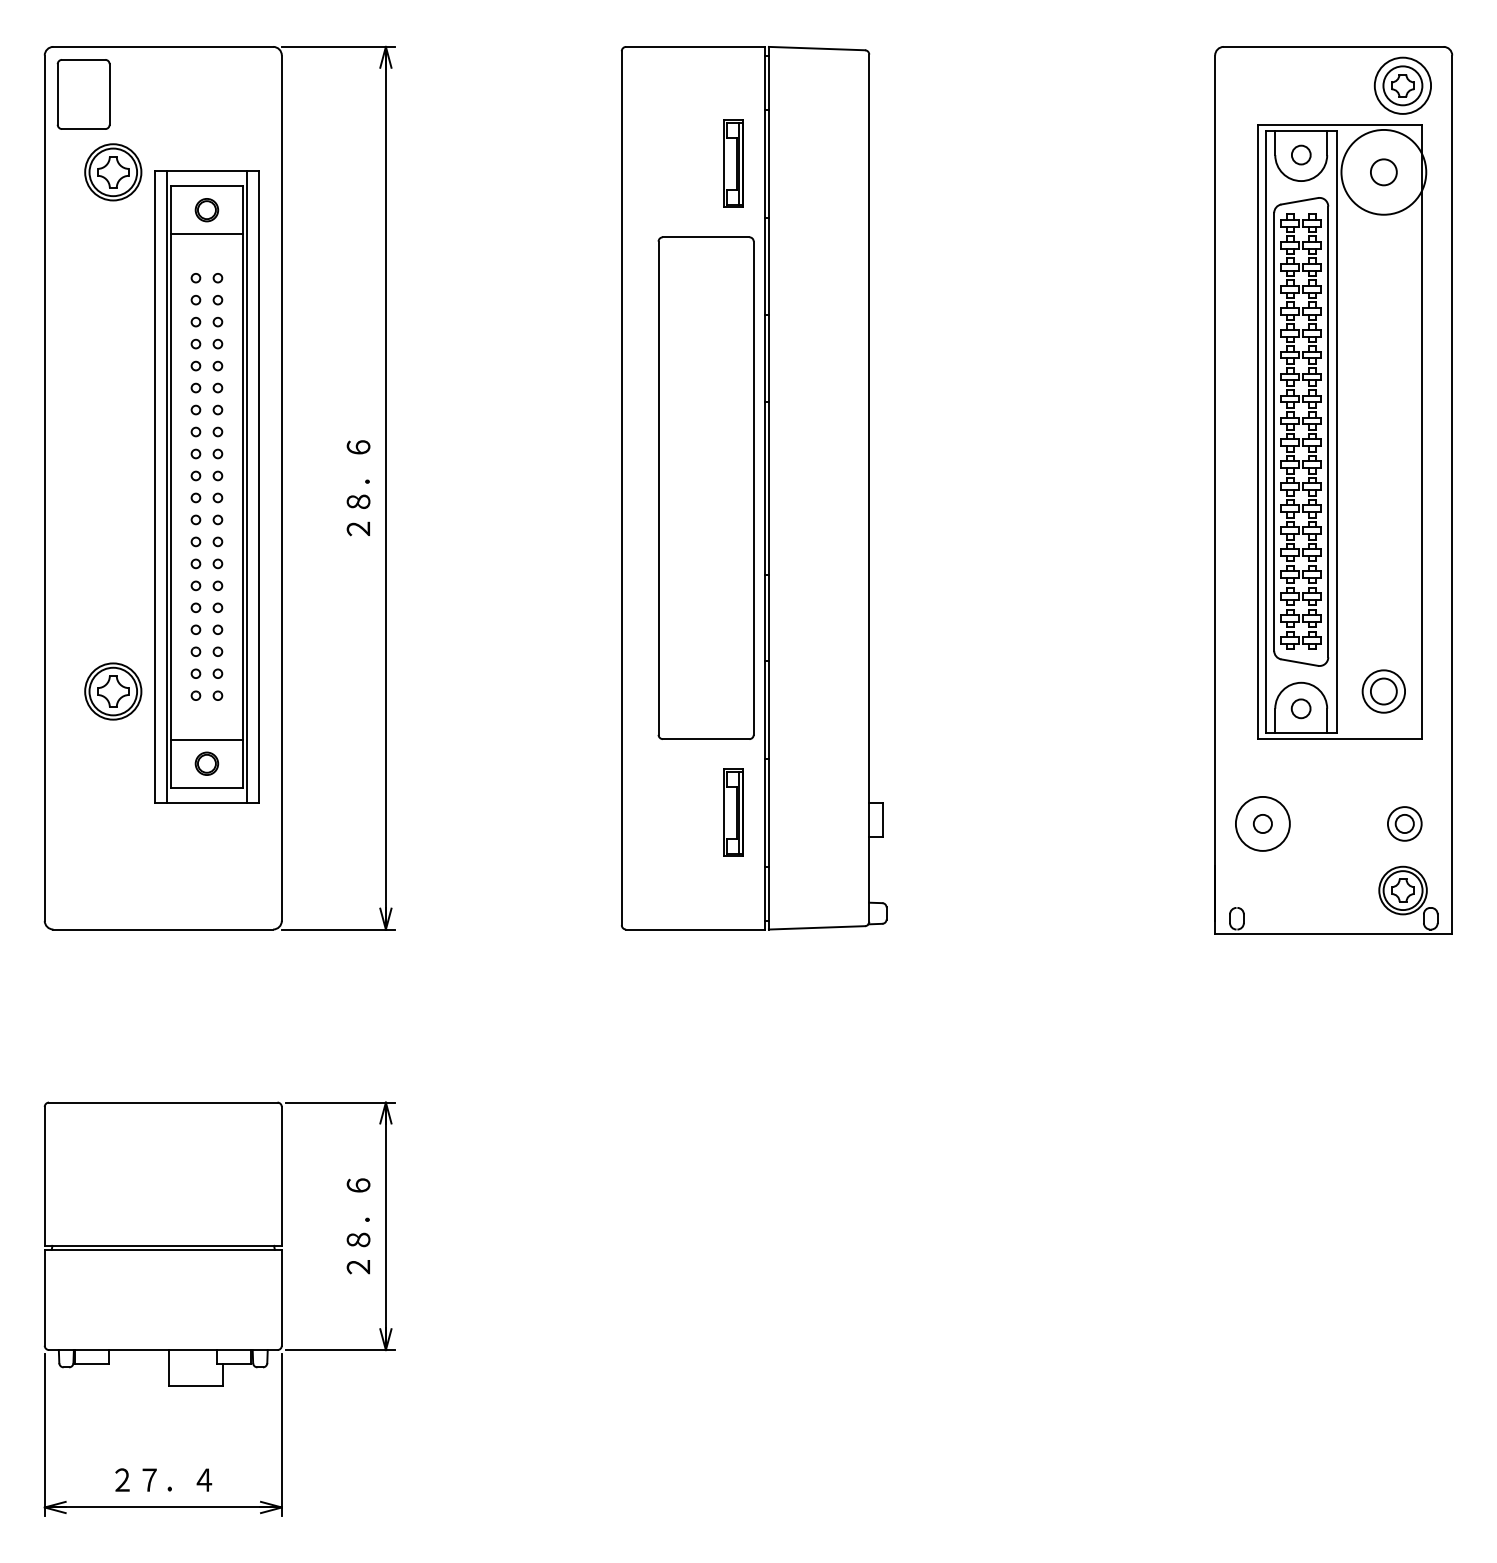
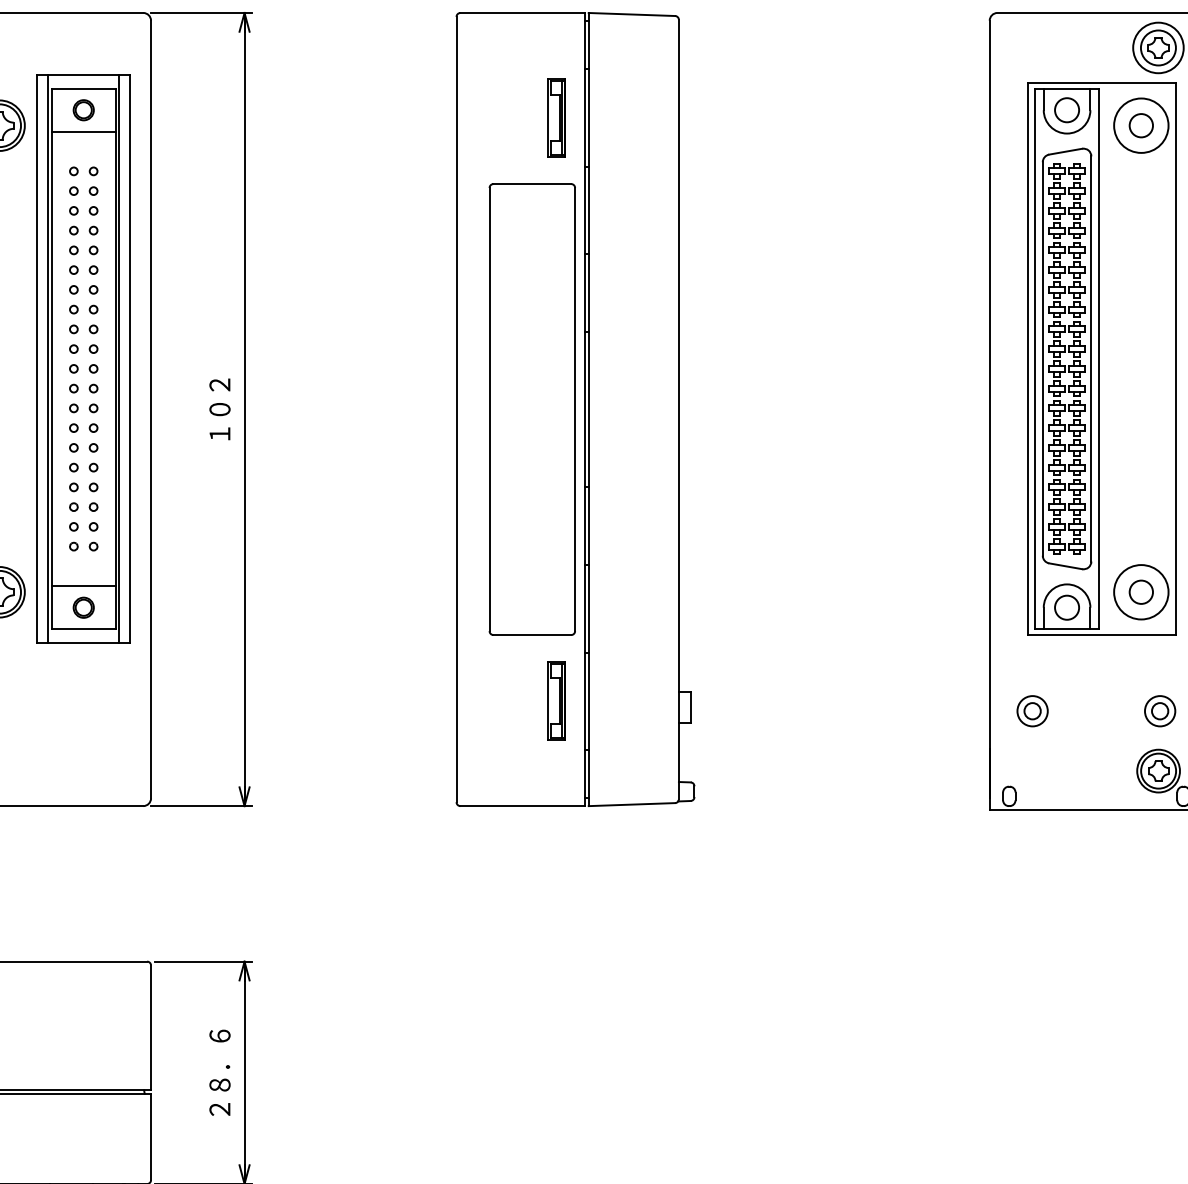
circle: (1301, 154) -> (1067, 109), size x1.43
circle: (1383, 172) -> (1141, 125), size x0.71
part: (206, 486) -> (83, 358), moved
text: (358, 488) -> (219, 409), ２８．６ -> １０２
circle: (1383, 691) -> (1141, 592), size x1.43
circle: (1300, 708) -> (1066, 607), size x1.43
circle: (1262, 823) -> (1032, 710), size x0.62

